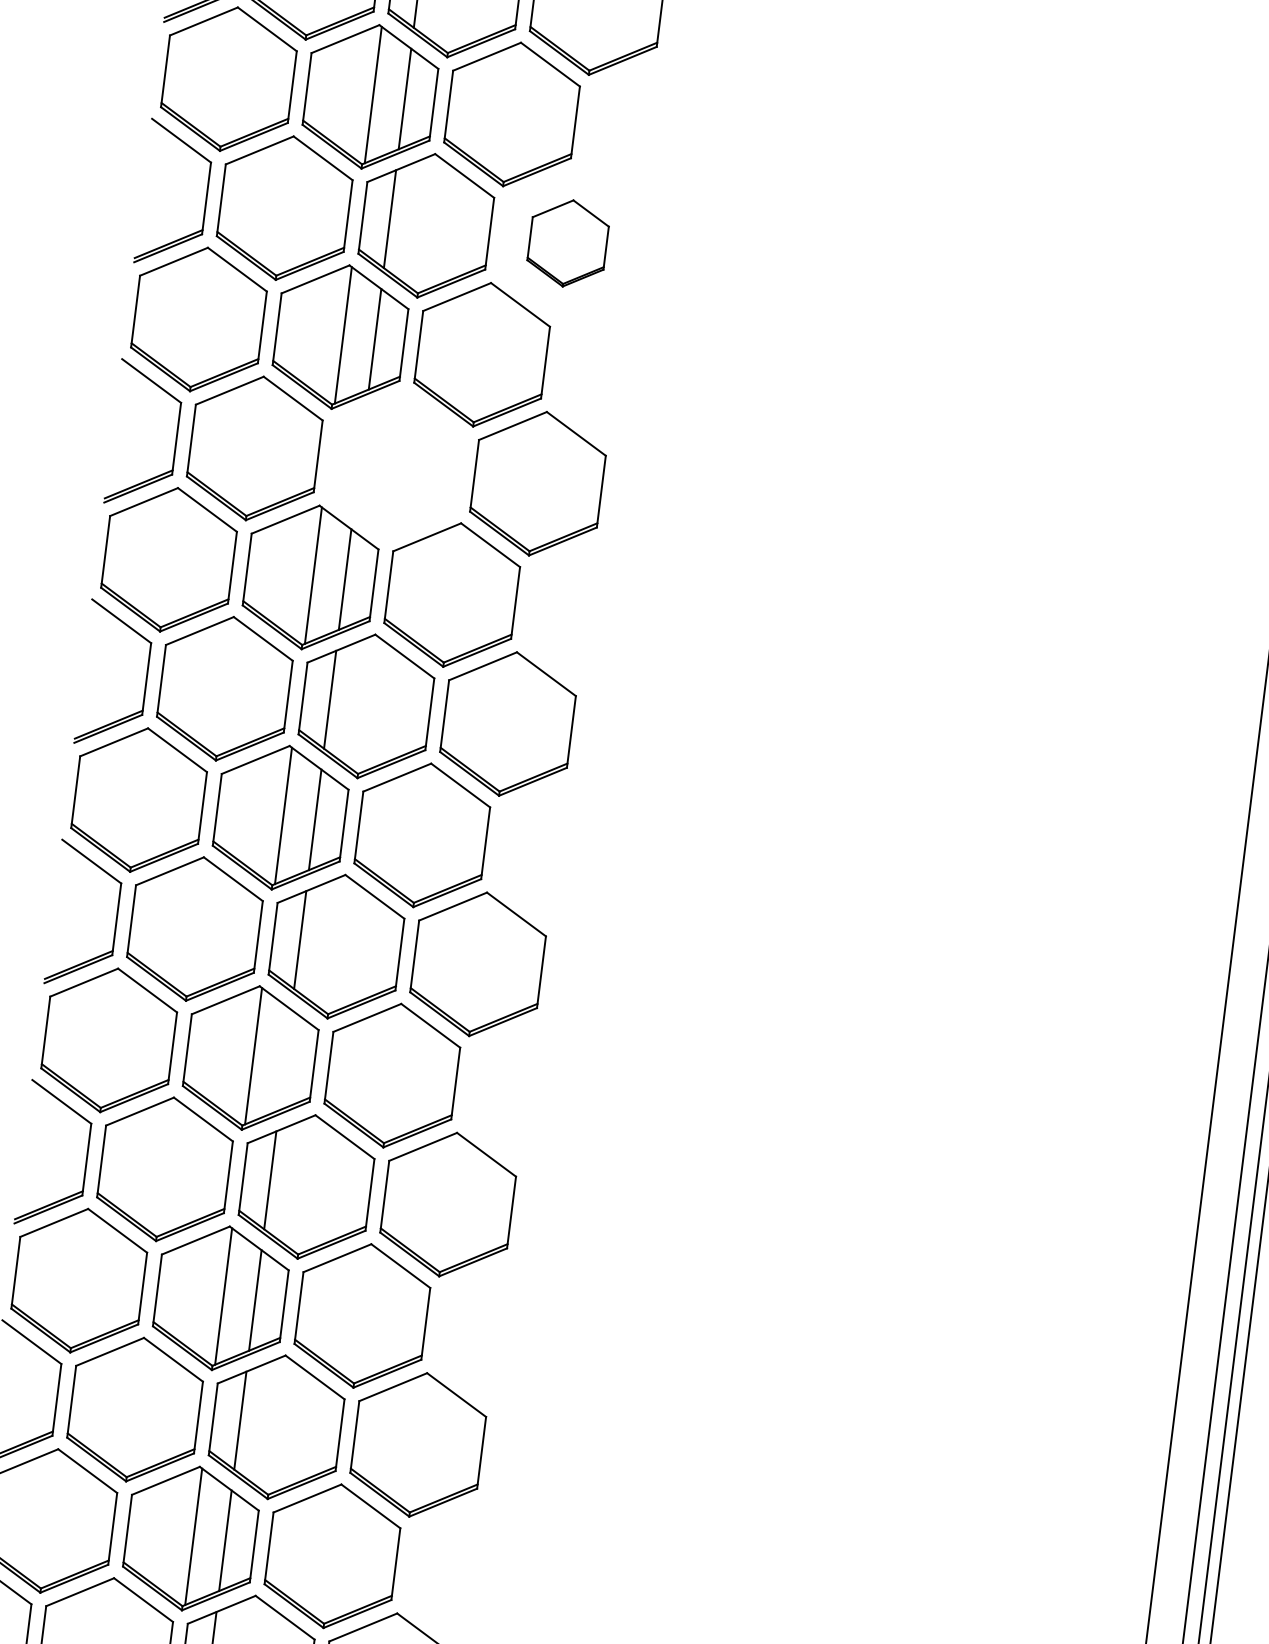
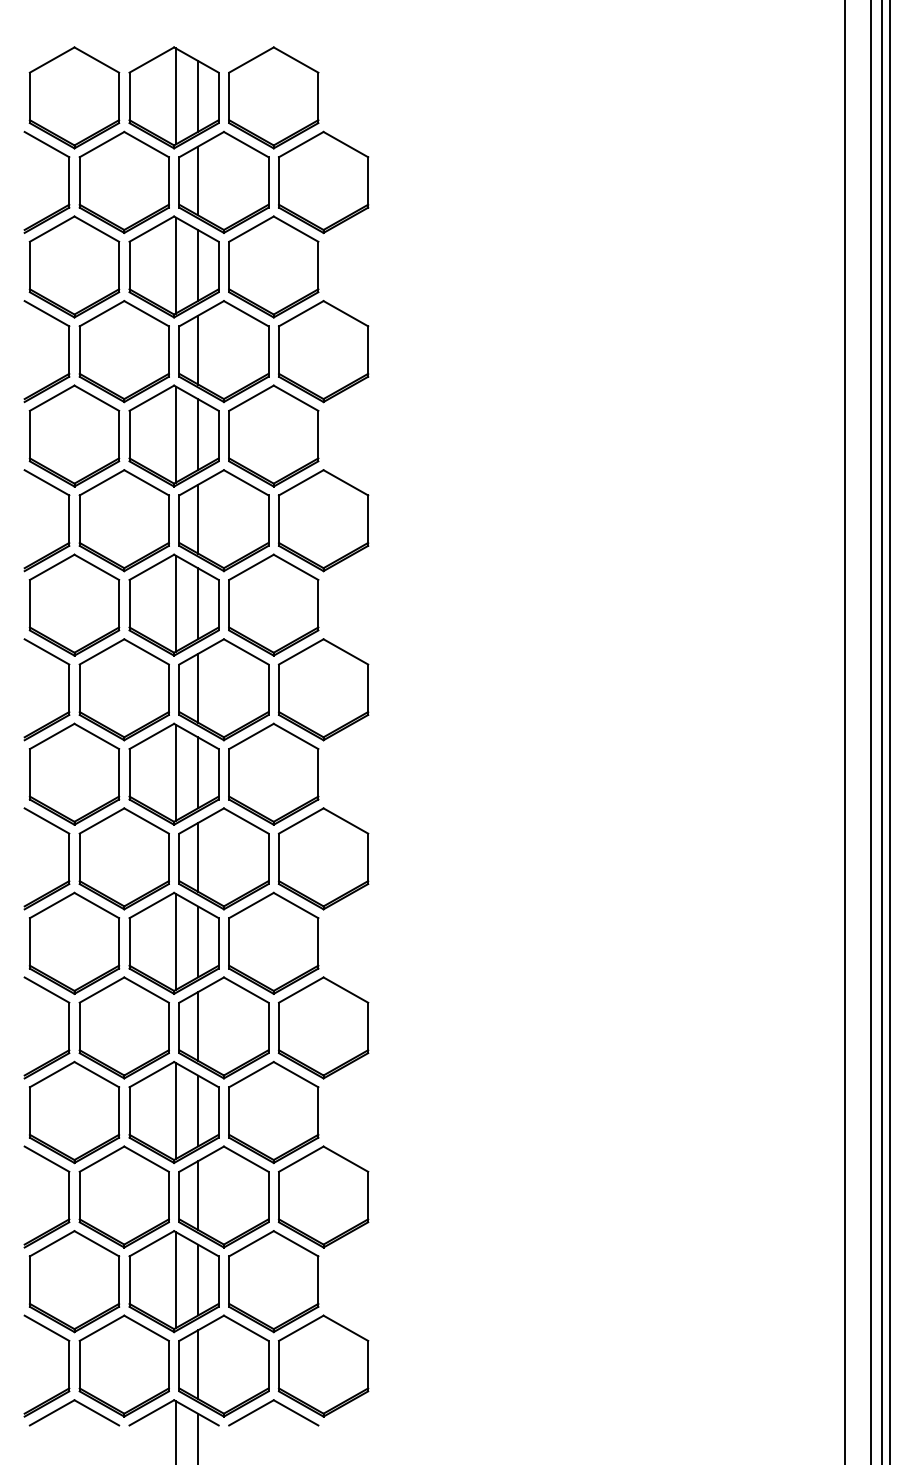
part: (567, 243) -> (323, 351), size x1.67
part: (395, 465) -> (223, 520), added
line: (285, 1059) -> (198, 941), added

